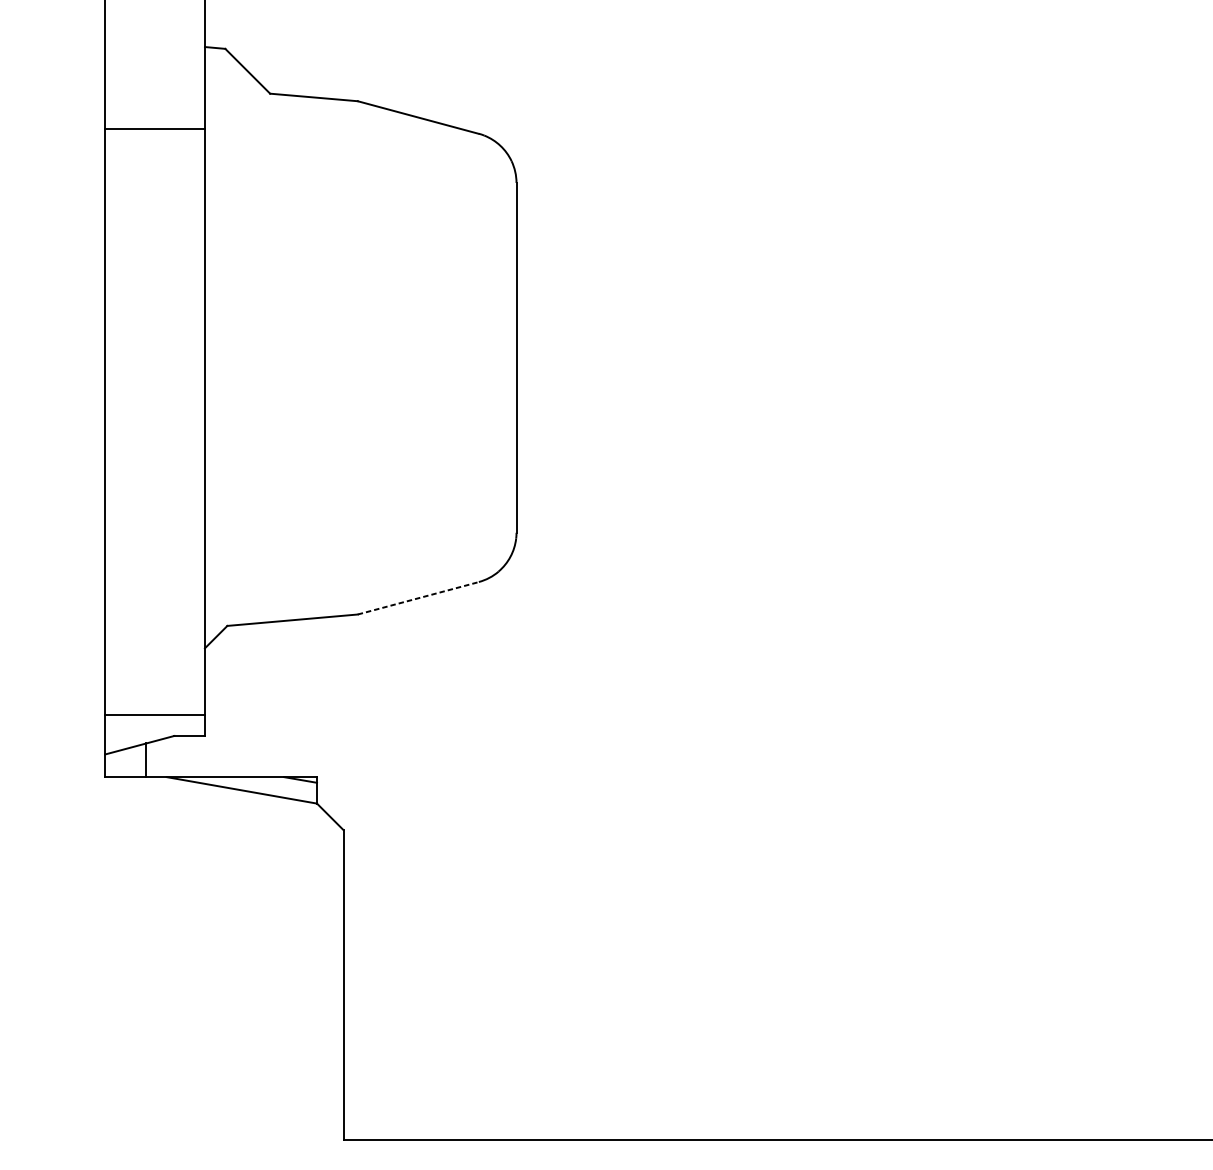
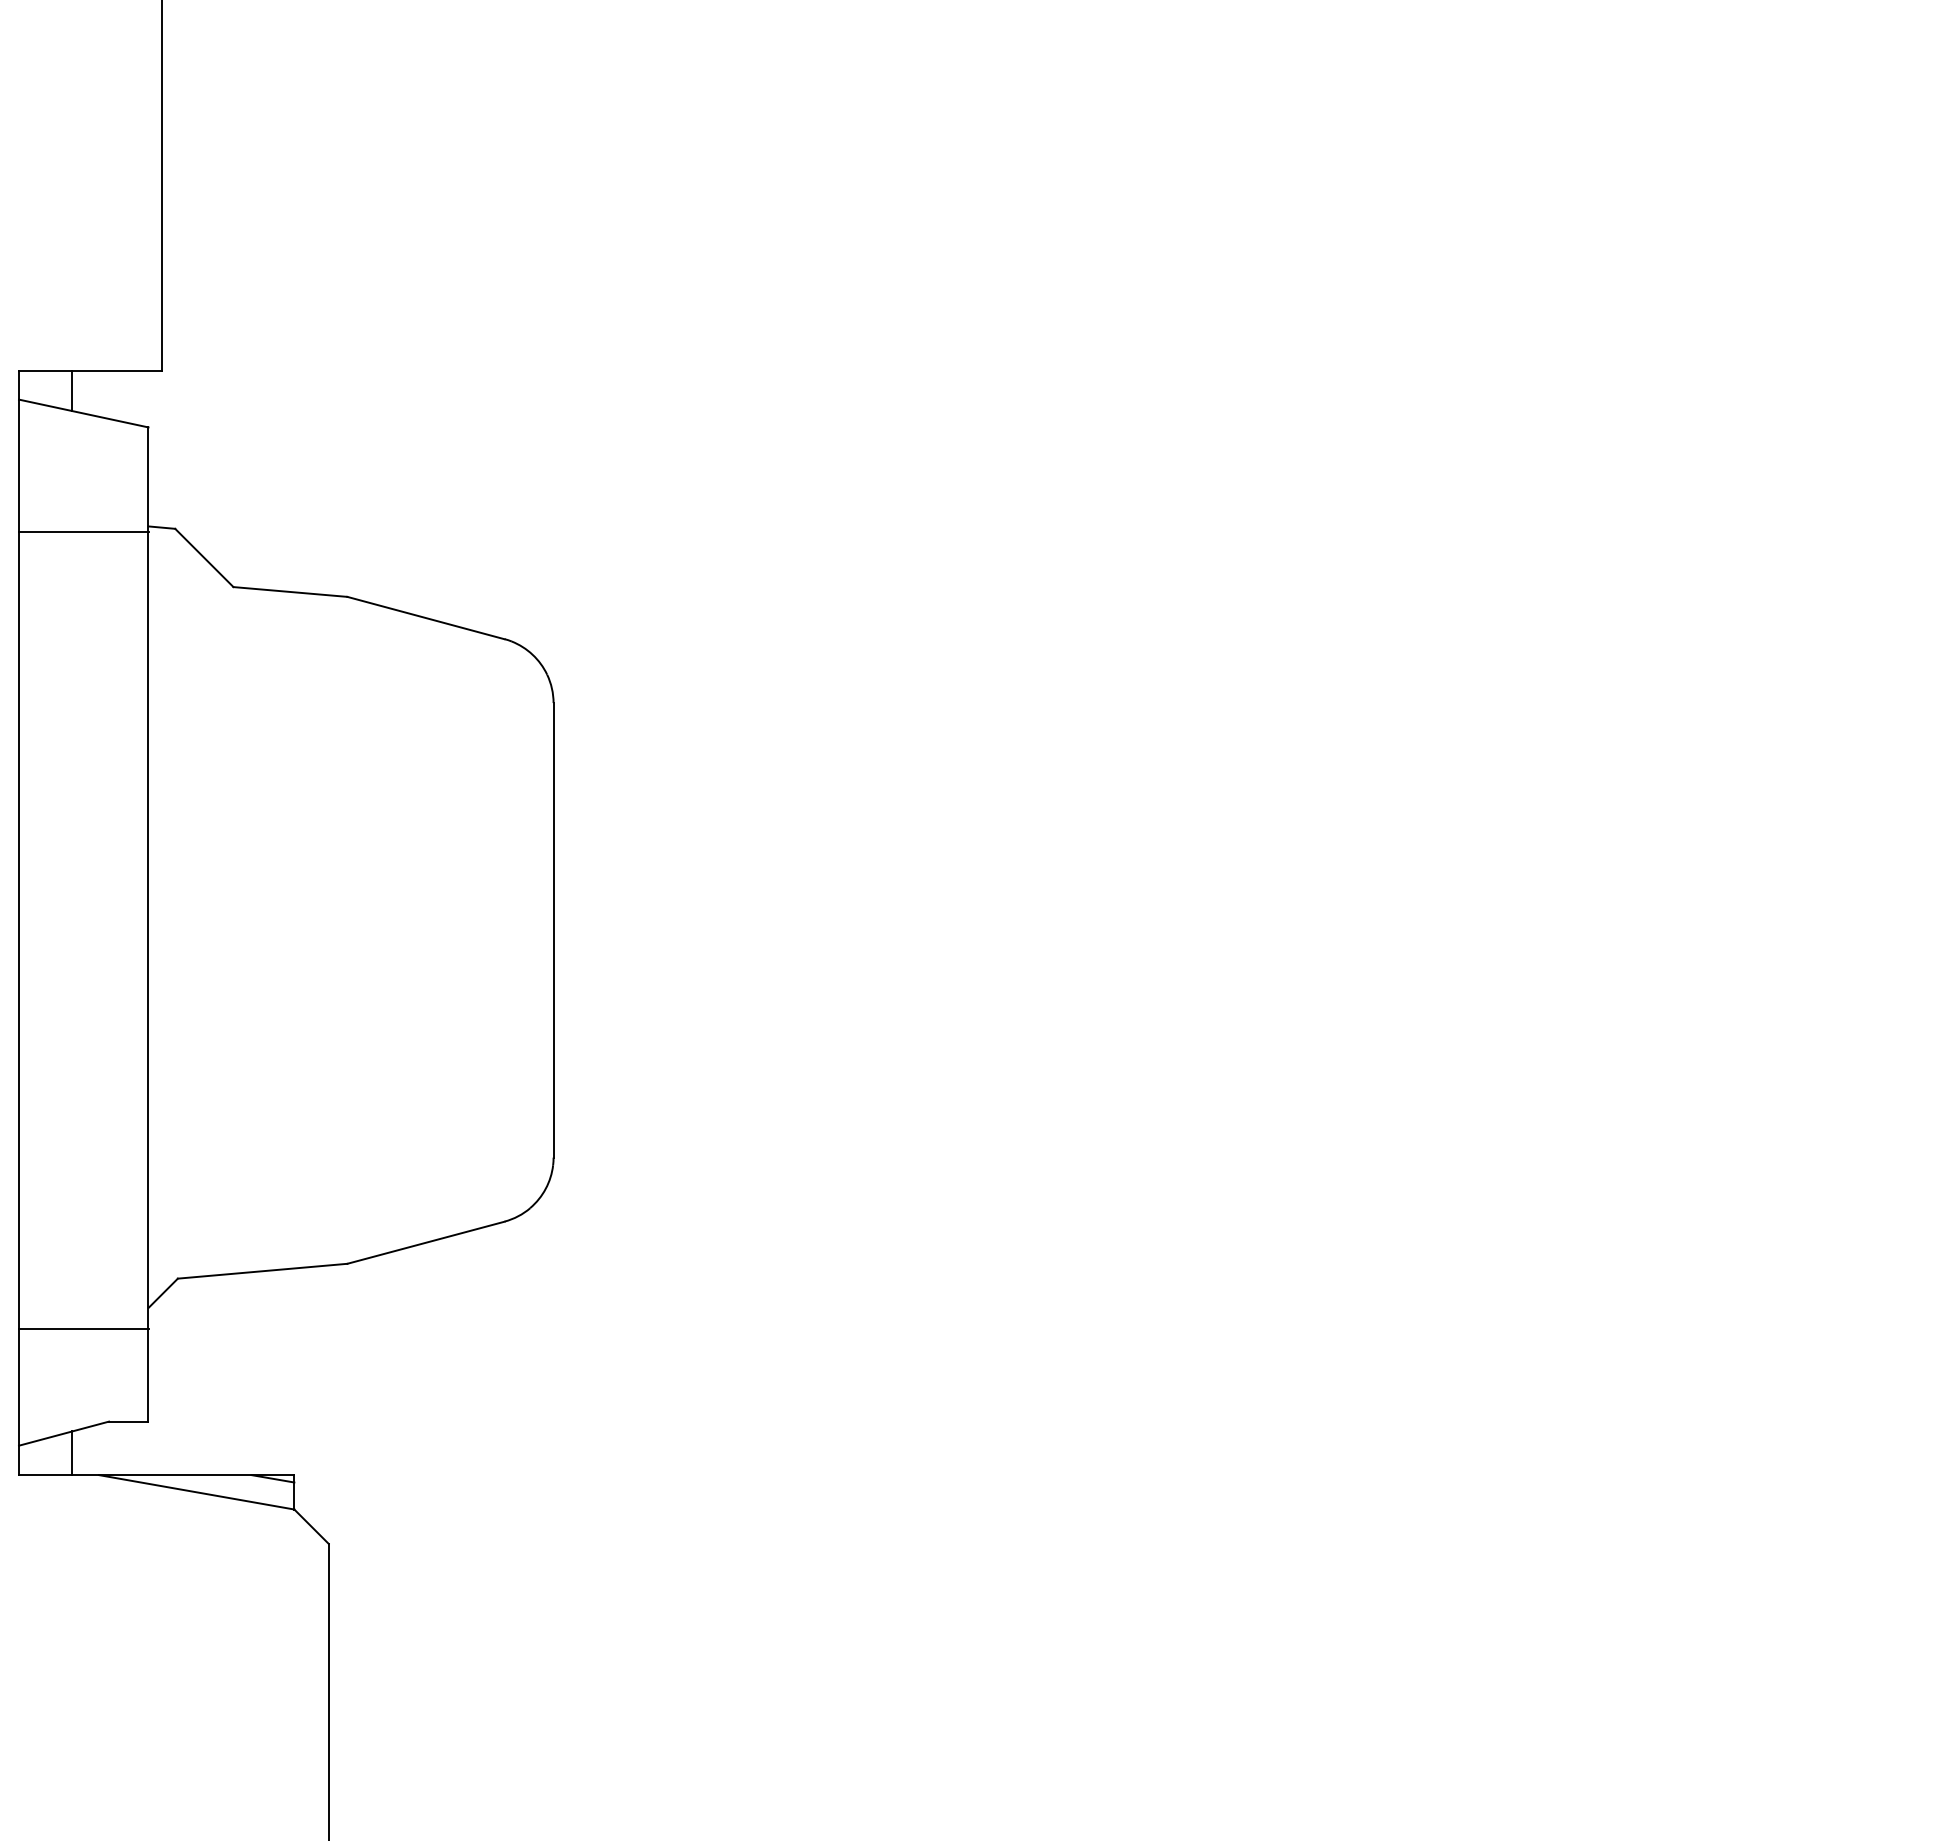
line: (154, 129) -> (83, 532), moved
line: (418, 598) -> (426, 1242), dashed -> solid
line: (154, 715) -> (83, 1328), moved

